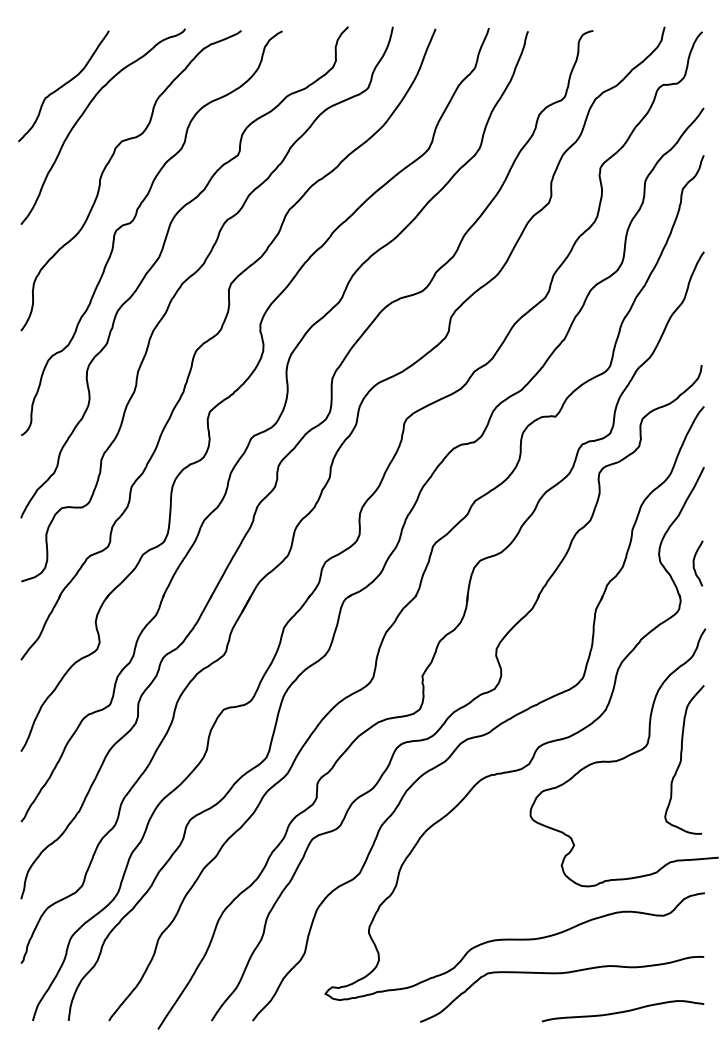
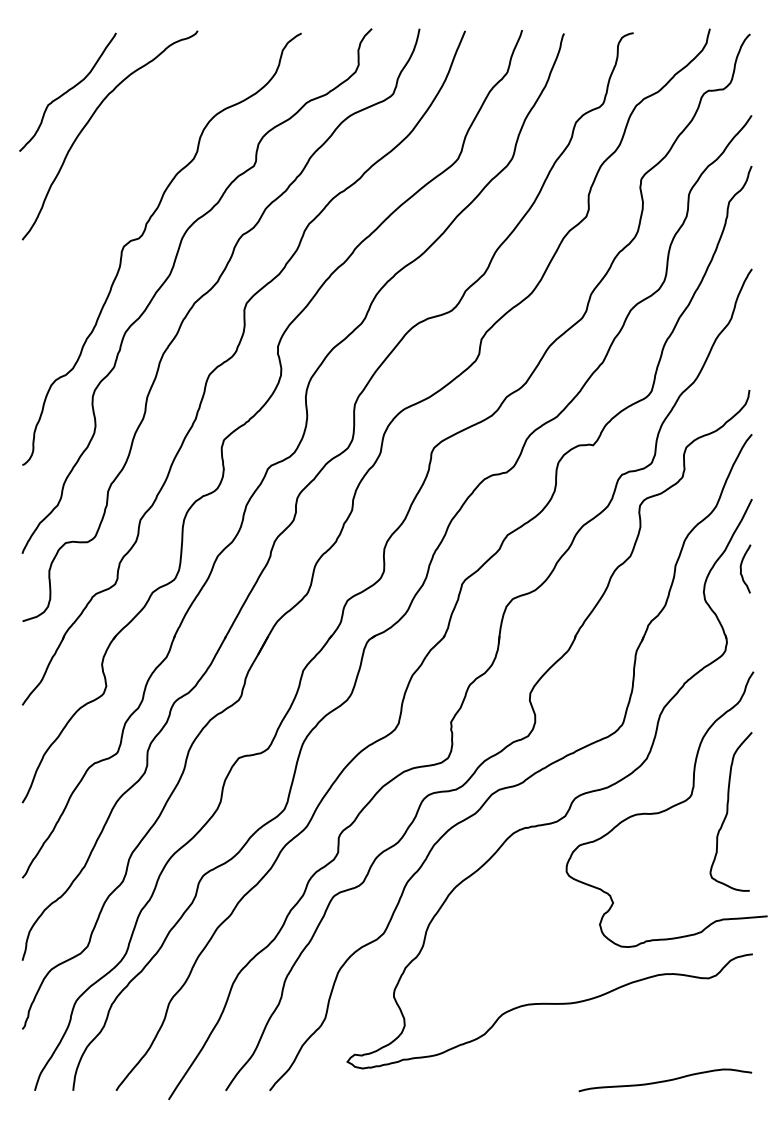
curve: (108, 164) -> (115, 175), removed
curve: (694, 563) -> (741, 568), moved
curve: (561, 974) -> (599, 1041), removed

